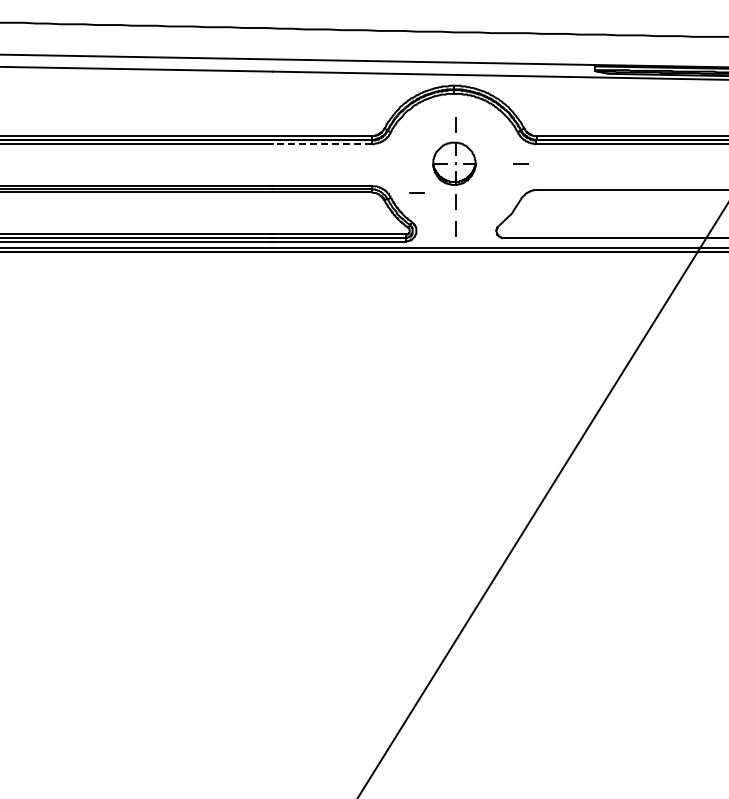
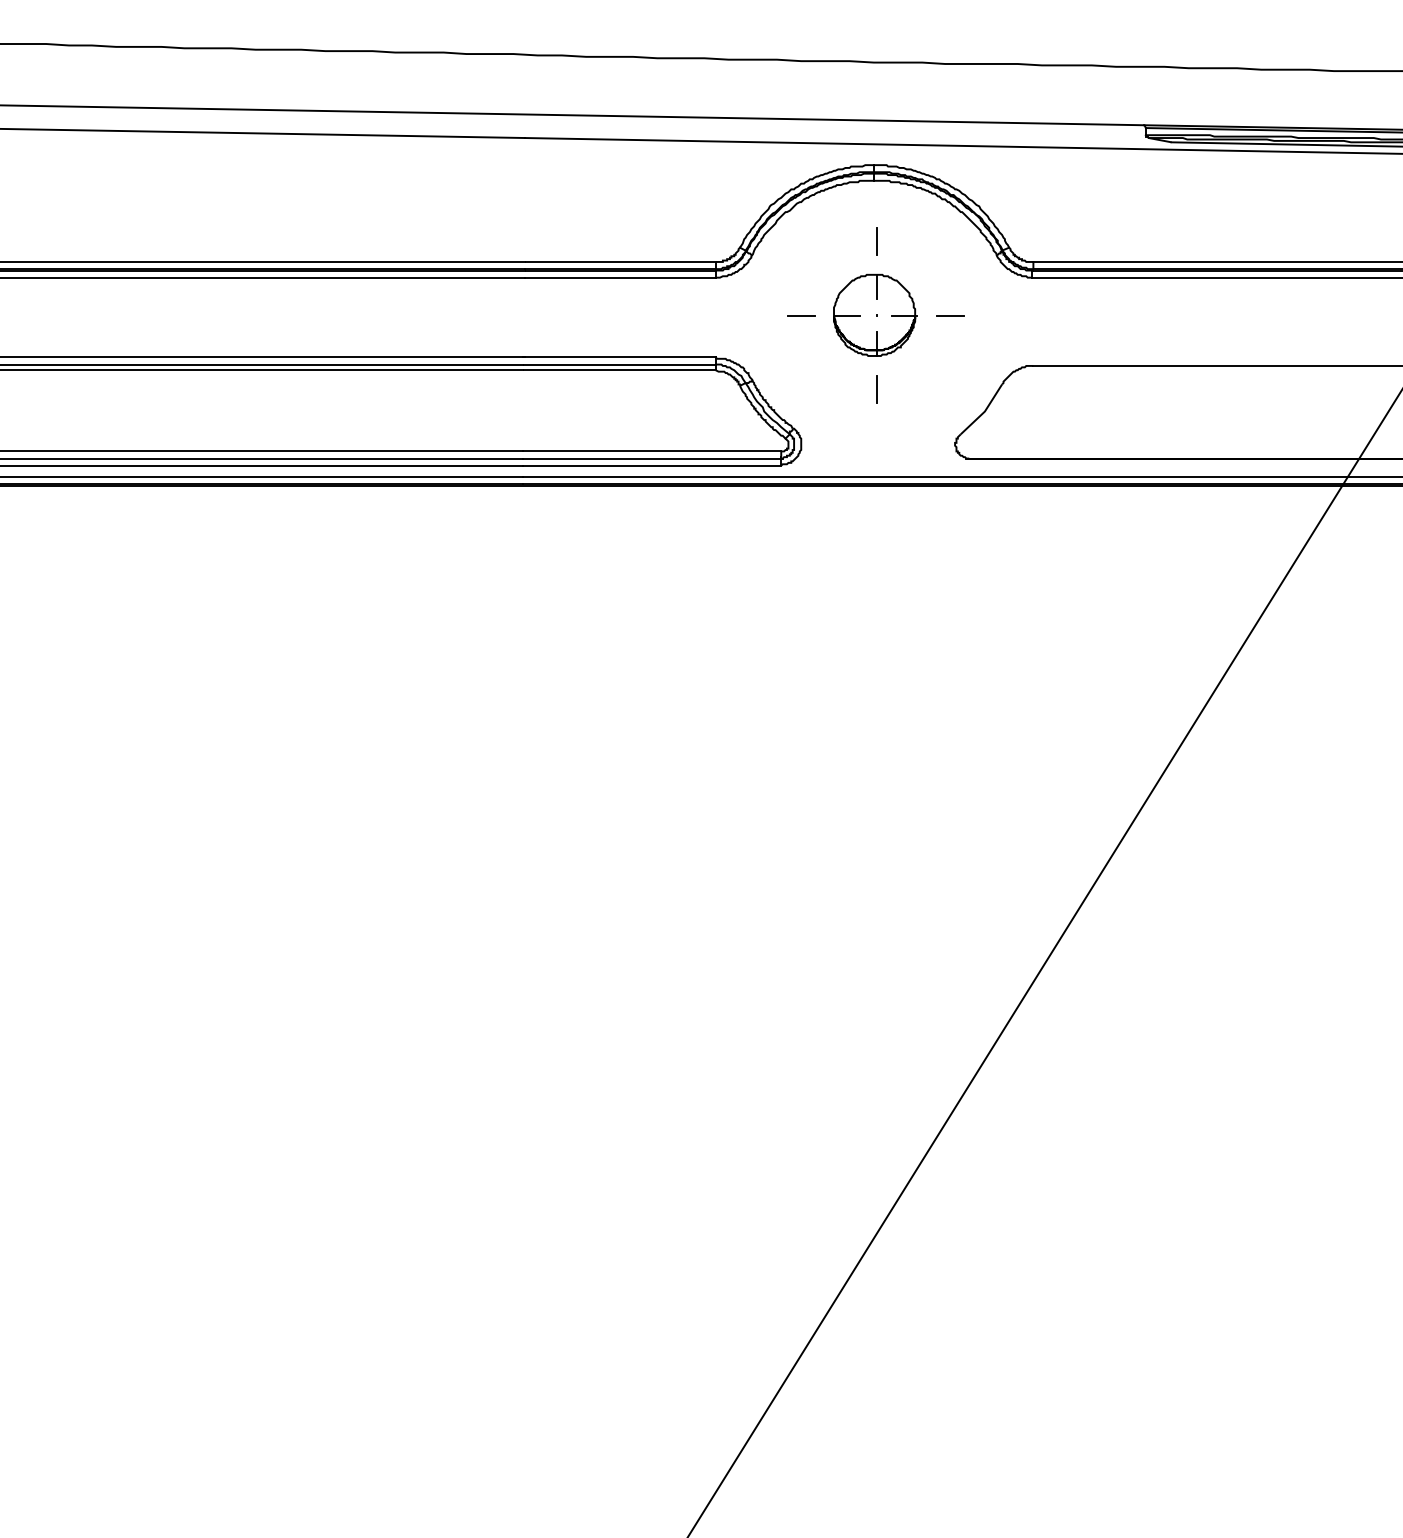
line: (322, 144) -> (620, 278), dashed -> solid
line: (520, 163) -> (949, 314), moved
line: (416, 192) -> (801, 314), moved
line: (455, 228) -> (876, 439), removed

